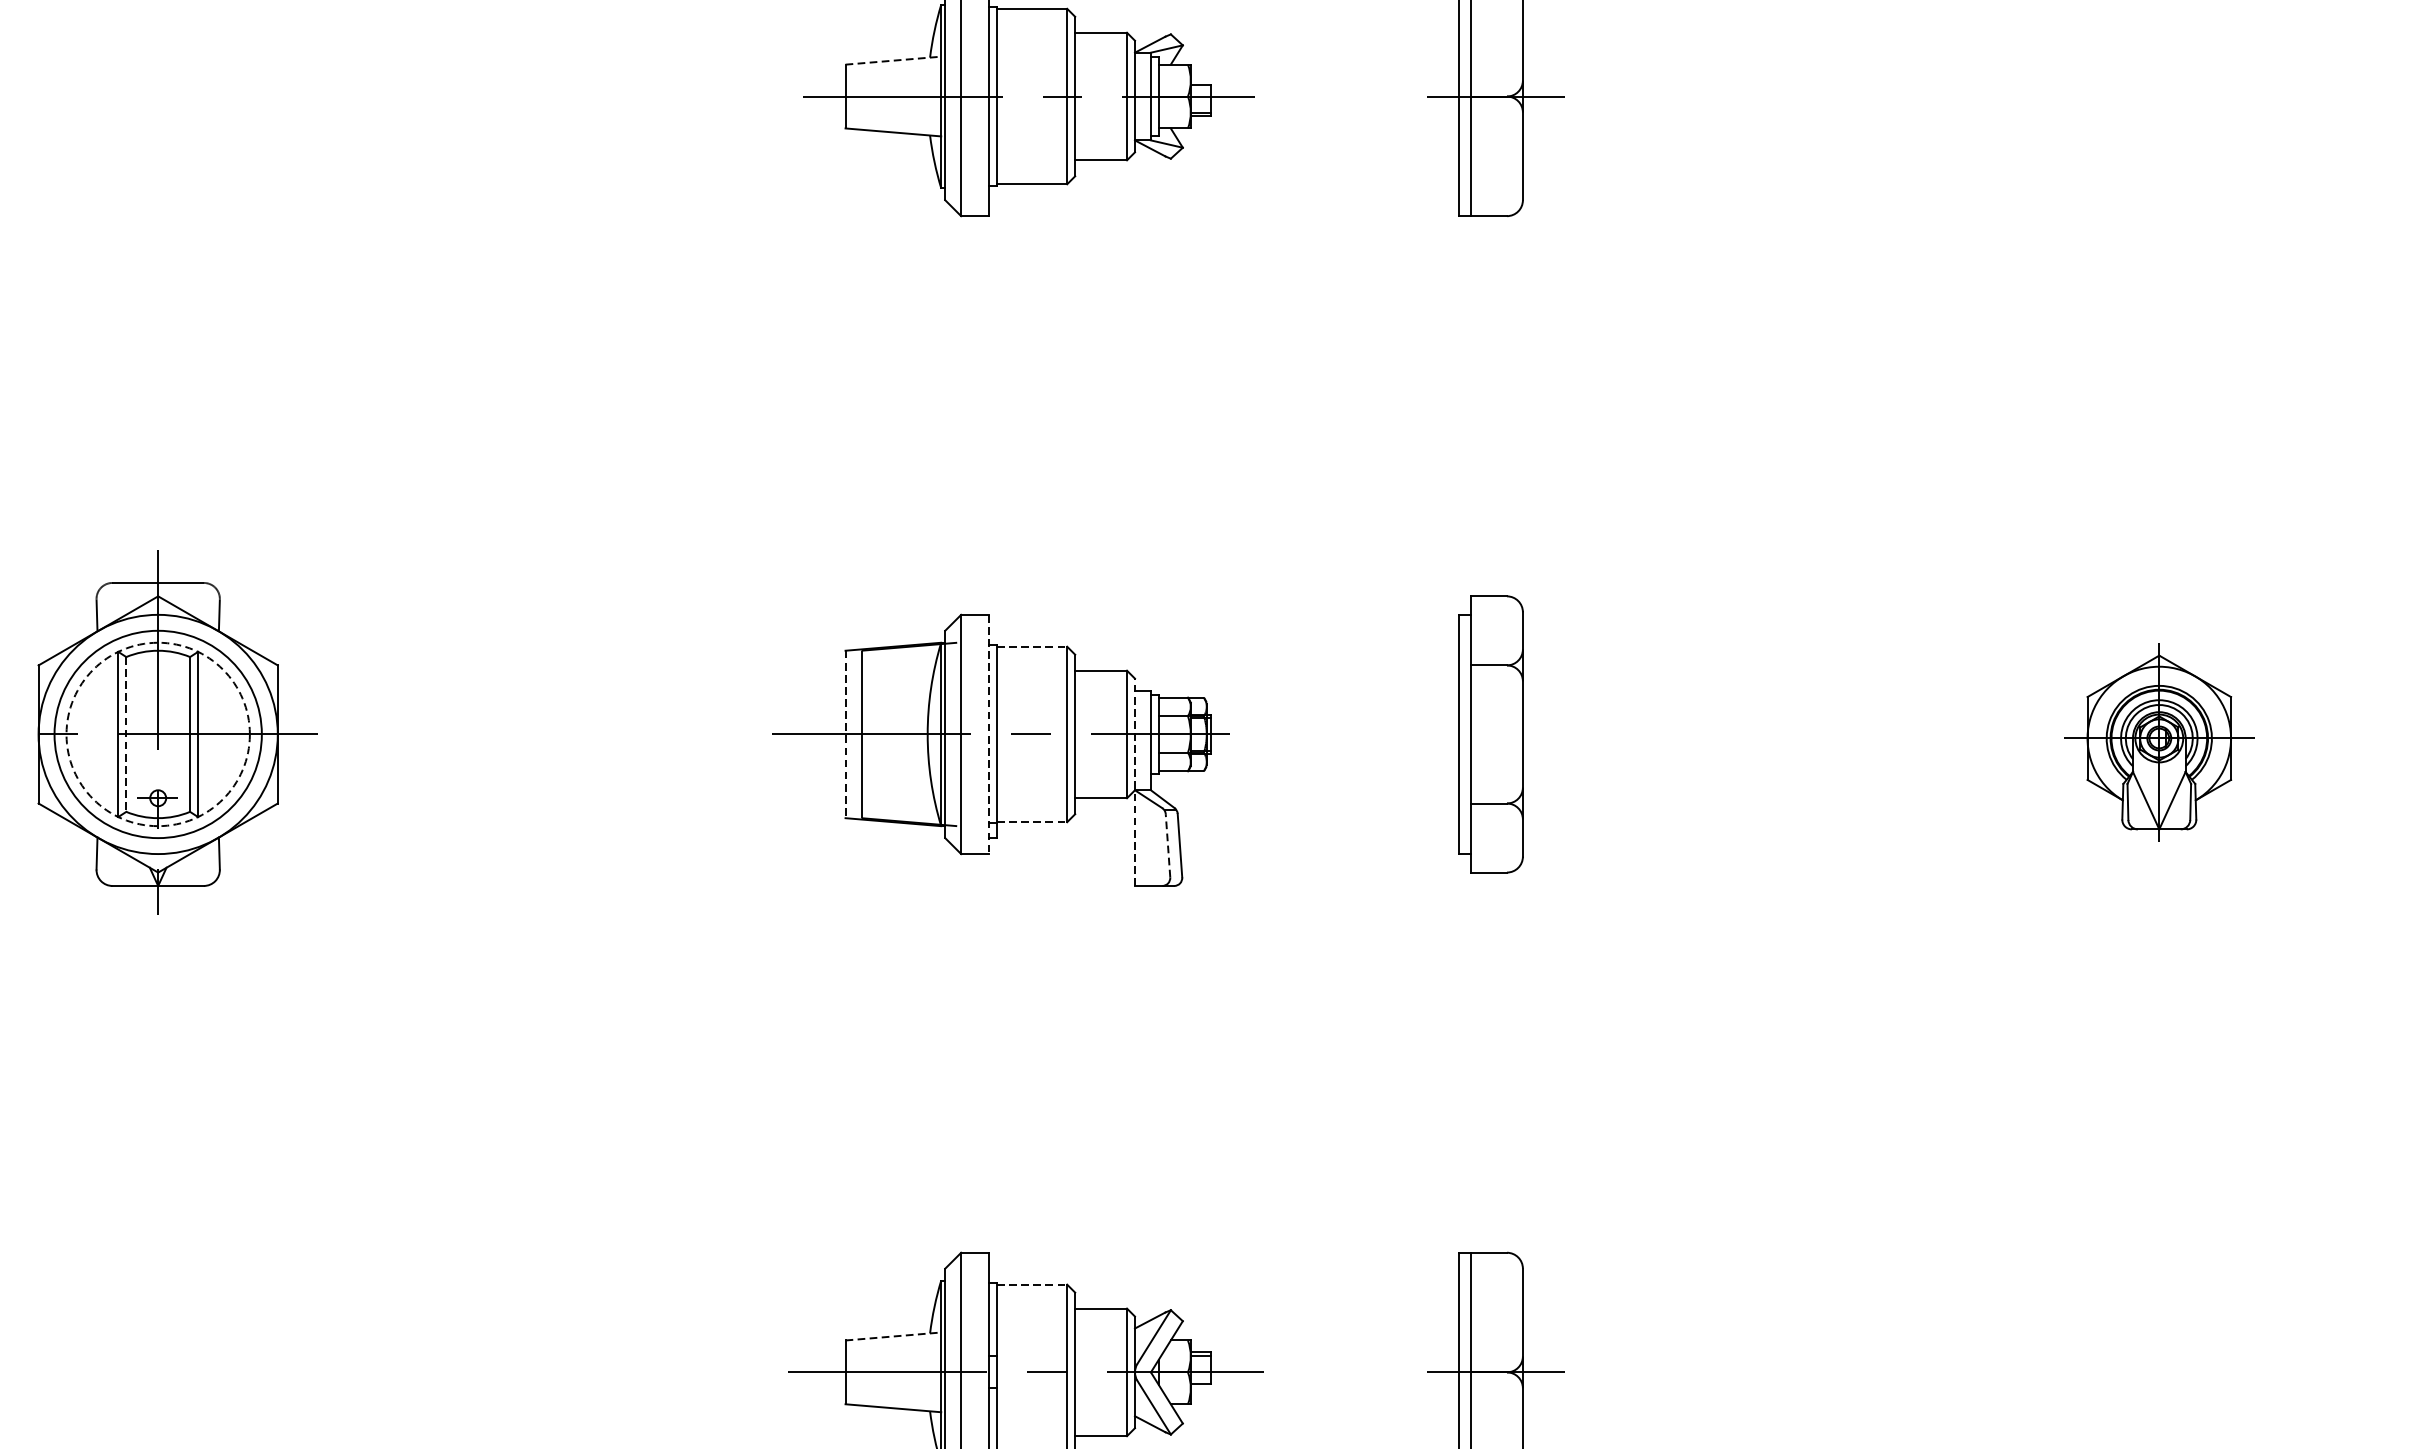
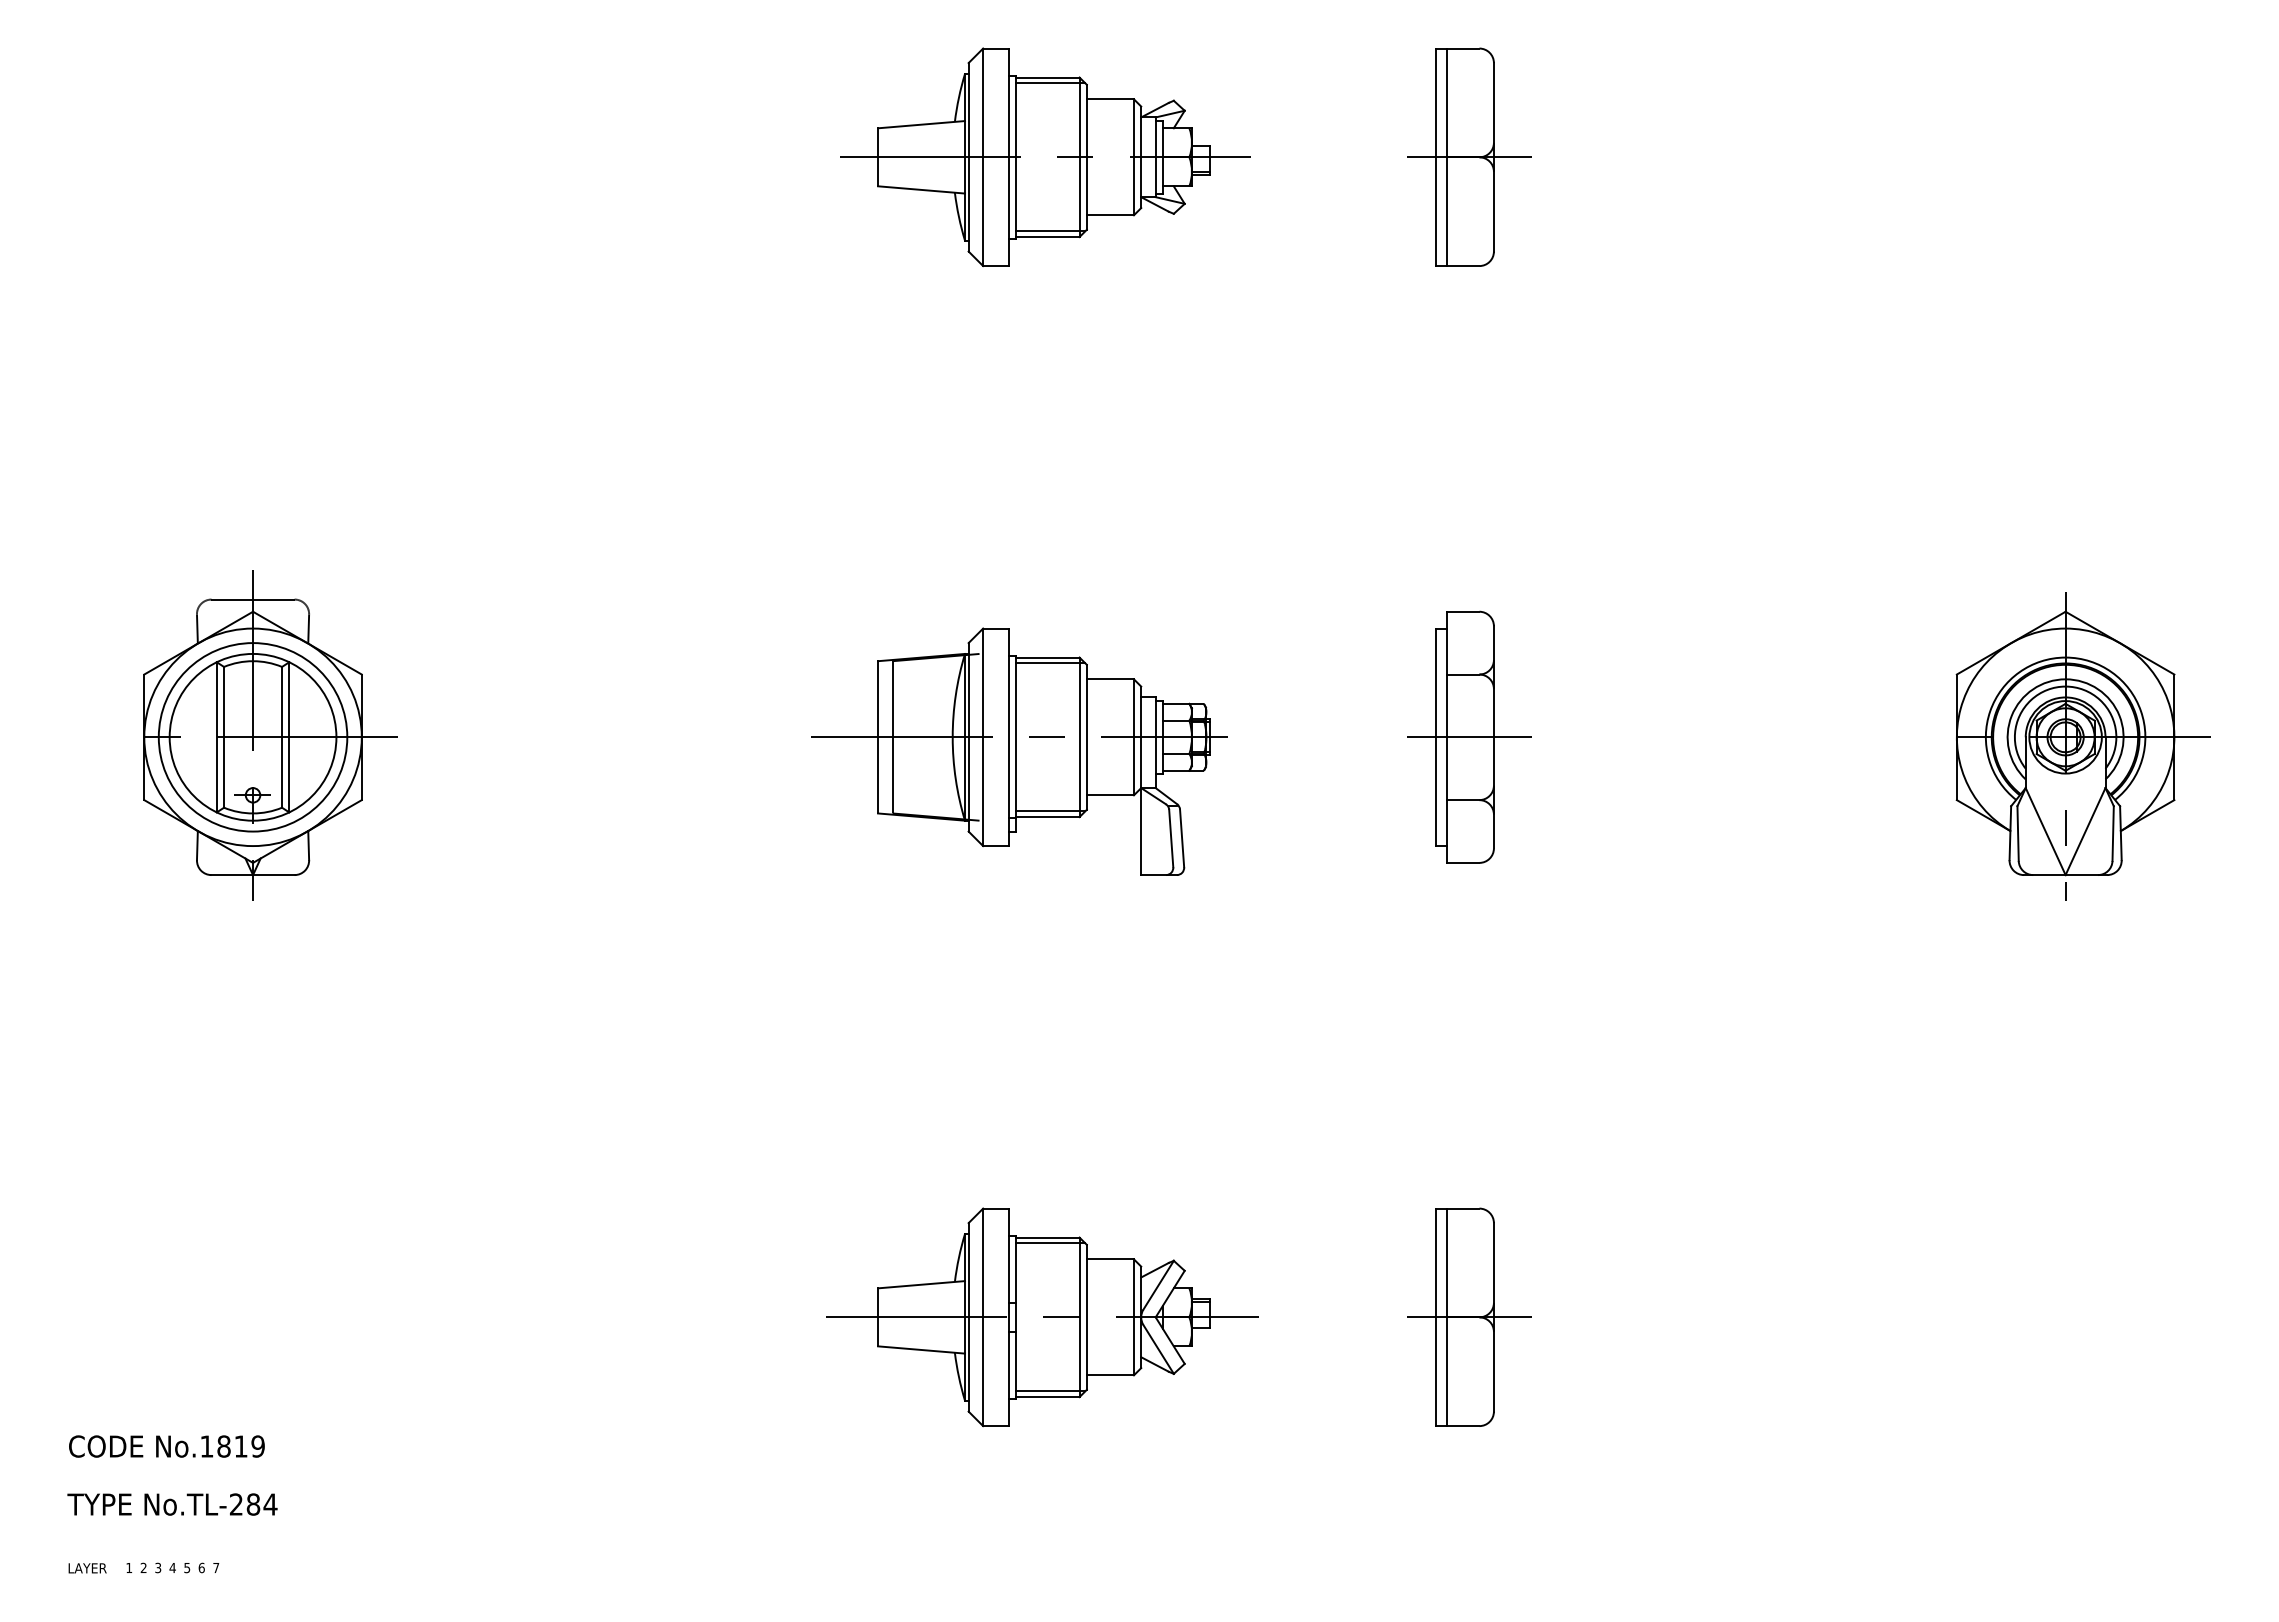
line: (1035, 15) -> (1050, 83), added
line: (893, 60) -> (921, 124), dashed -> solid
line: (1035, 178) -> (1050, 231), added
line: (1031, 646) -> (1047, 657), dashed -> solid
line: (1035, 653) -> (1050, 663), added
circle: (157, 733) -> (252, 736), dashed -> solid
line: (126, 734) -> (224, 737), dashed -> solid
line: (846, 734) -> (878, 737), dashed -> solid
line: (989, 734) -> (1008, 737), dashed -> solid
line: (1496, 734) -> (1469, 737), added
part: (2170, 744) -> (2082, 746), size x1.67
line: (1135, 781) -> (1141, 780), dashed -> solid
line: (1035, 816) -> (1050, 811), added
line: (1031, 822) -> (1047, 817), dashed -> solid
line: (1168, 845) -> (1171, 838), dashed -> solid
line: (1031, 1284) -> (1047, 1237), dashed -> solid
line: (1035, 1291) -> (1050, 1243), added
line: (893, 1336) -> (921, 1284), dashed -> solid

